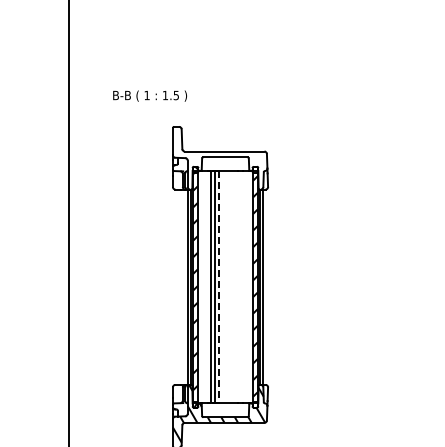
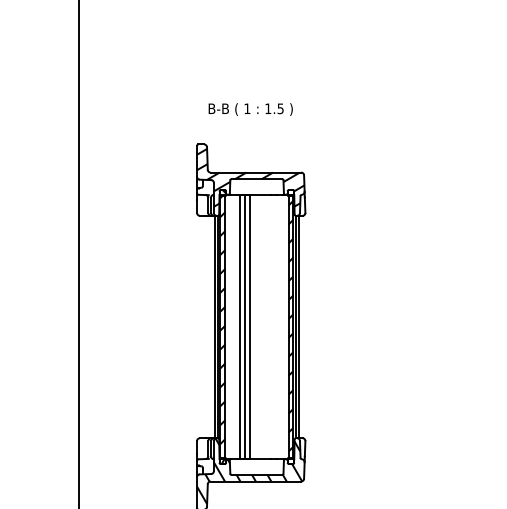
text: (149, 95) -> (250, 108), moved
hatch: (219, 155) -> (250, 177), added
line: (219, 287) -> (250, 327), dashed -> solid

